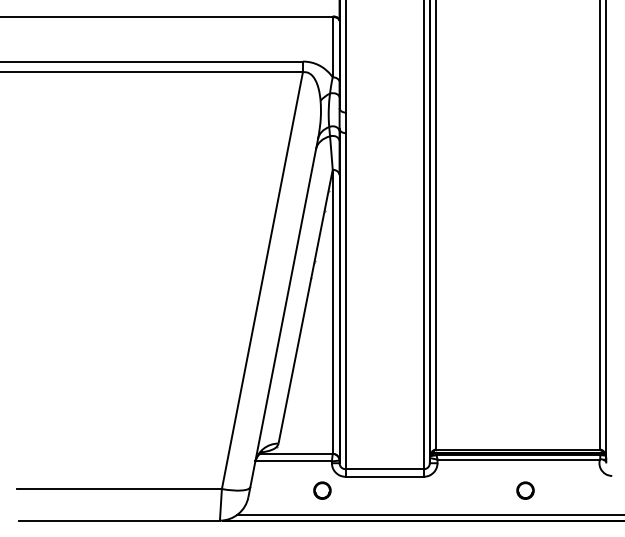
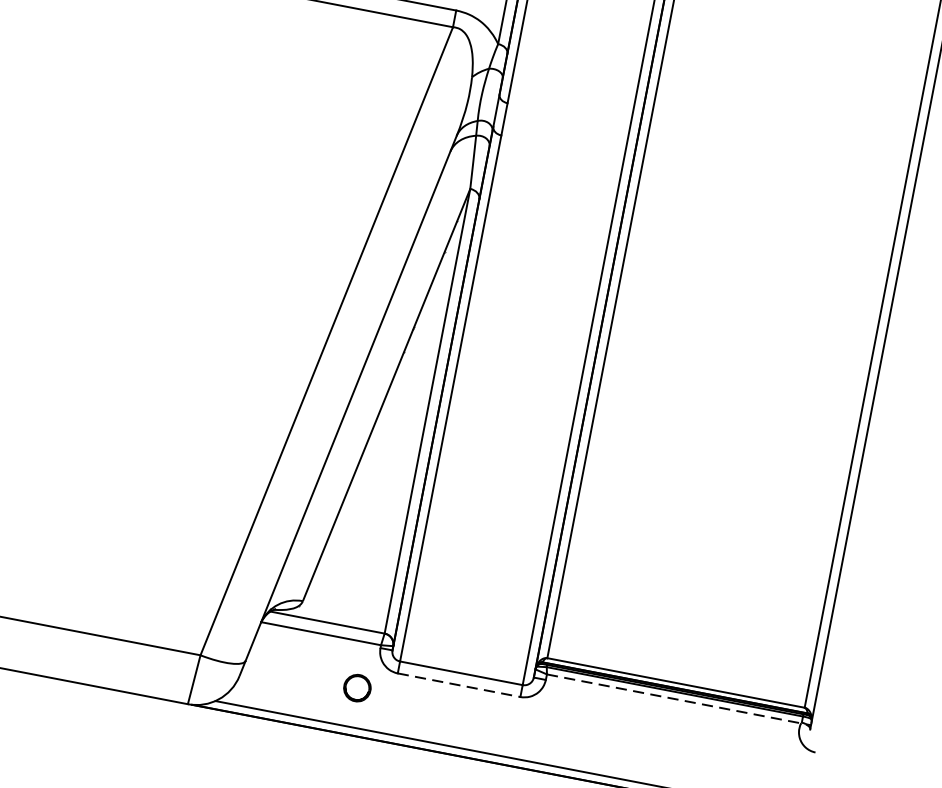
line: (519, 459) -> (675, 698), solid -> dashed
line: (385, 476) -> (460, 684), solid -> dashed
part: (525, 490) -> (675, 749), removed

